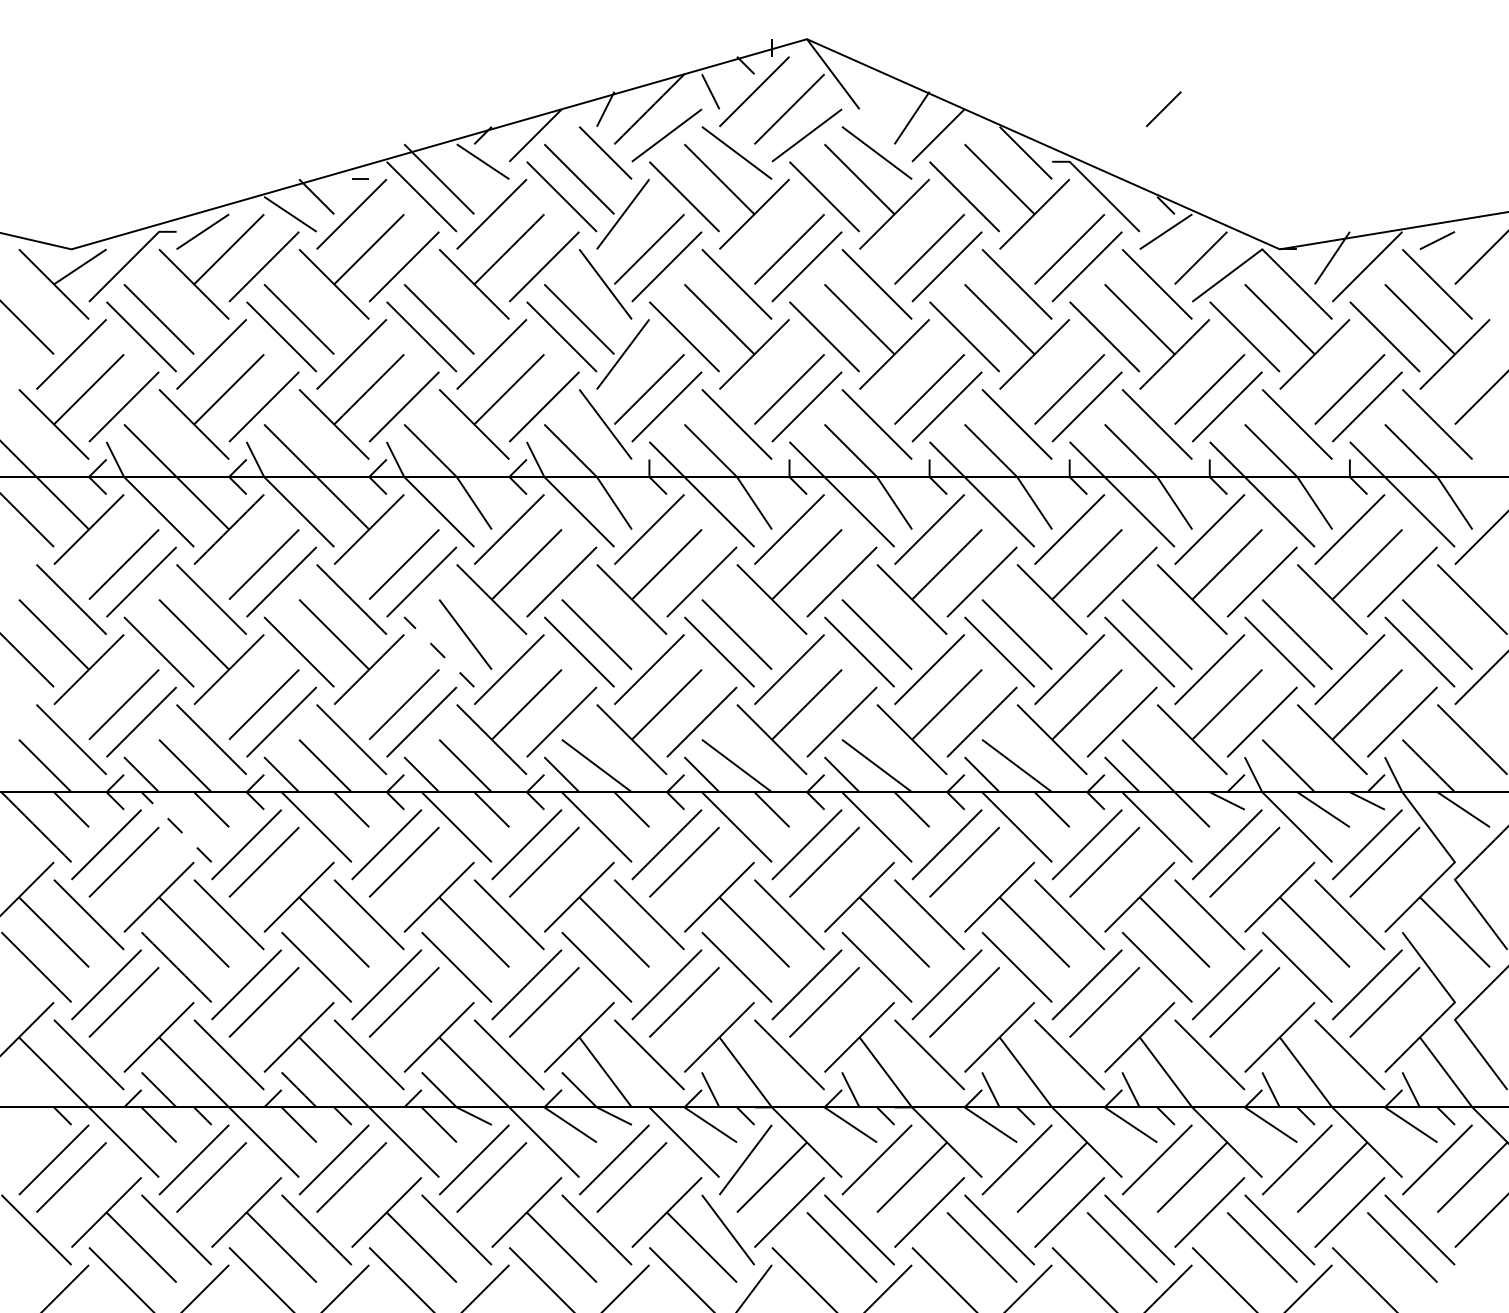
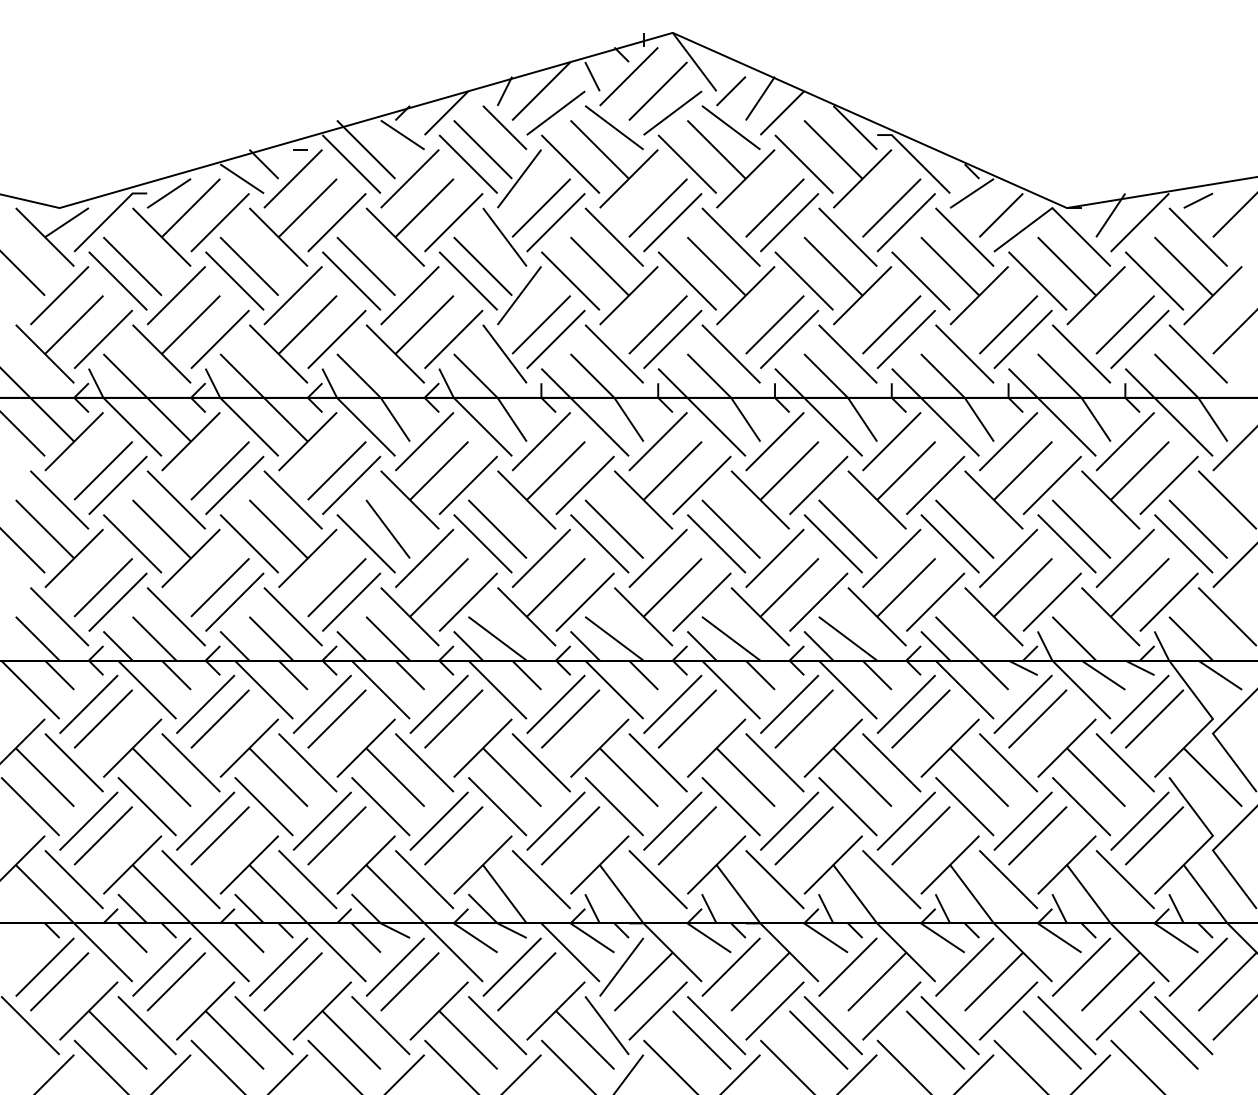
line: (1164, 109) -> (731, 91), moved
line: (438, 651) -> (365, 543), dashed -> solid
line: (175, 826) -> (146, 689), dashed -> solid

